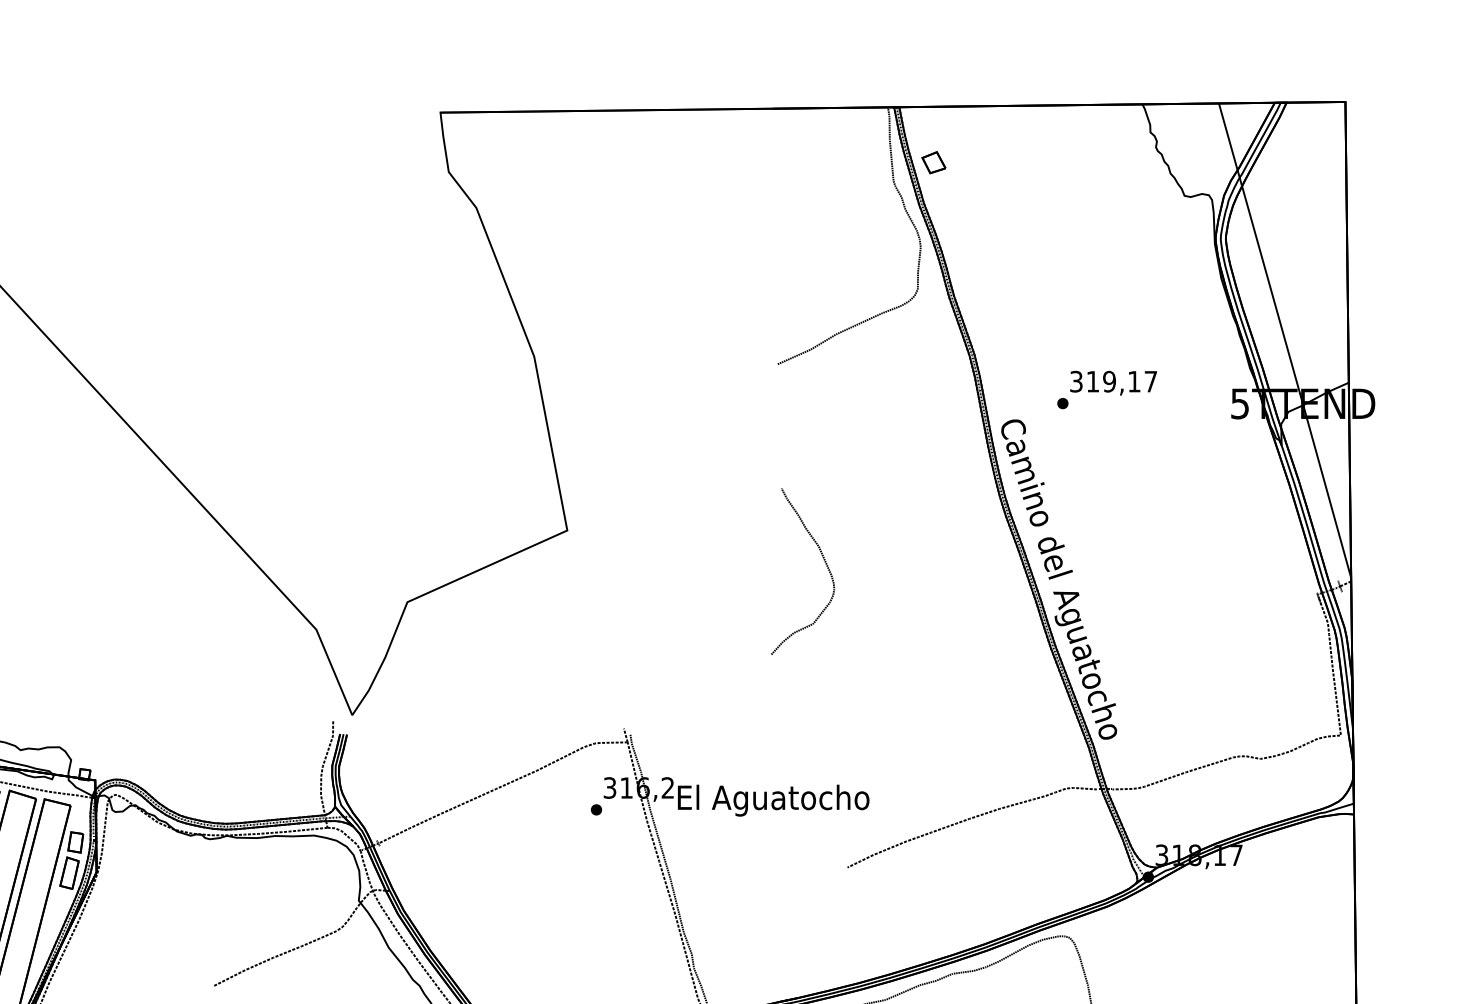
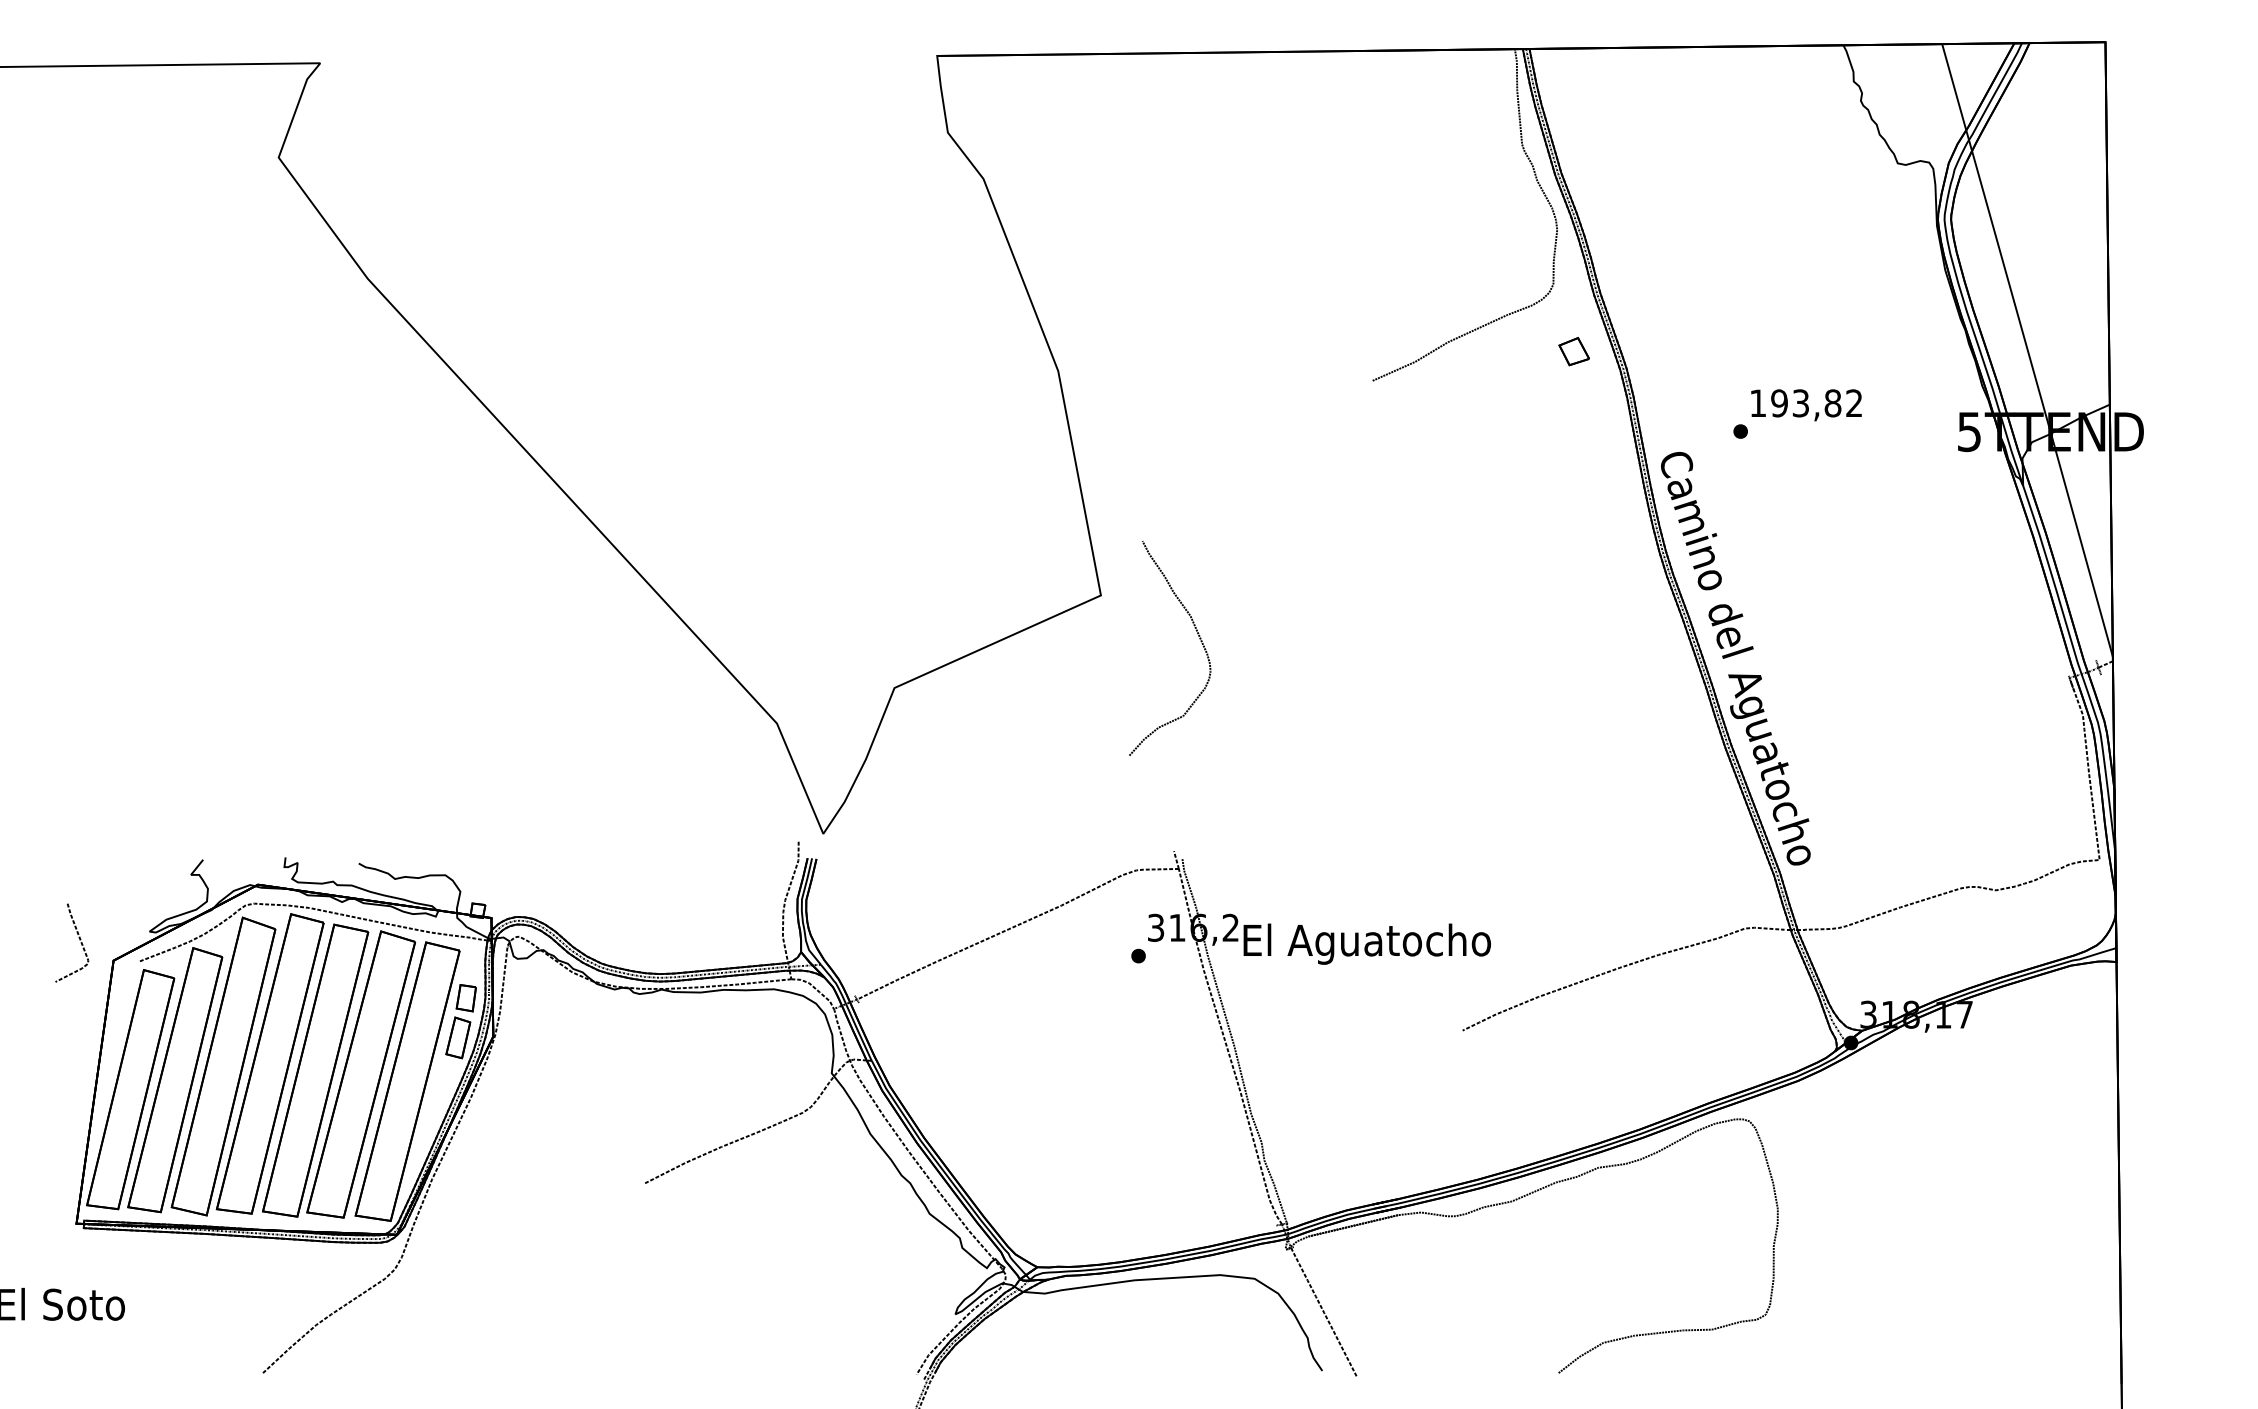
part: (933, 162) -> (1573, 351), moved
text: (1113, 381) -> (1806, 403), 319,17 -> 193,82
curve: (825, 564) -> (1199, 639), moved

